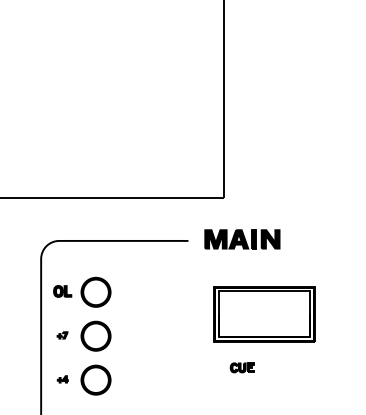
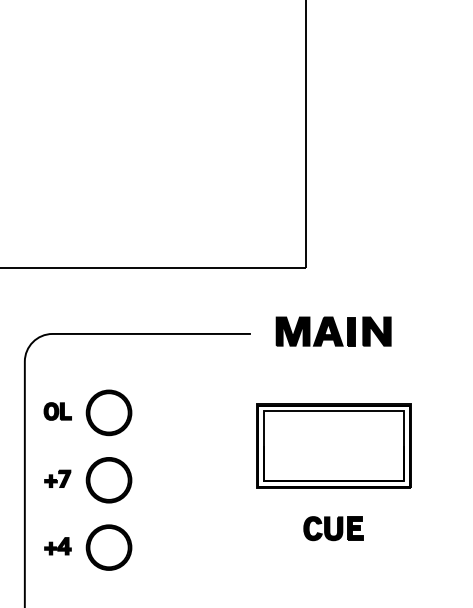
part: (264, 314) -> (333, 446), moved
part: (62, 335) -> (57, 479), size x1.67
part: (241, 367) -> (332, 528), size x1.67
part: (62, 379) -> (57, 546), size x1.67

